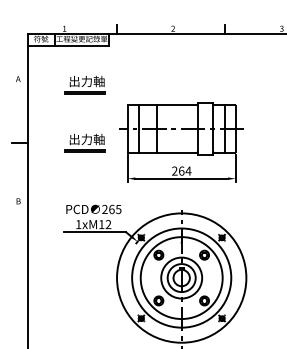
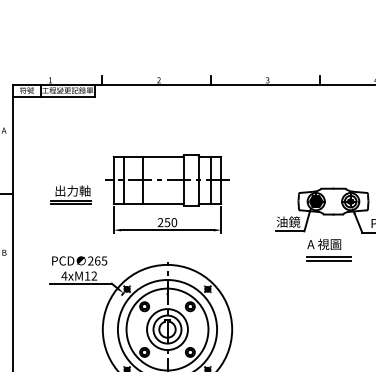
part: (84, 85) -> (70, 136), removed
text: (184, 171) -> (170, 222), 264 -> 250
text: (78, 224) -> (64, 275), 1xM12 -> 4xM12

